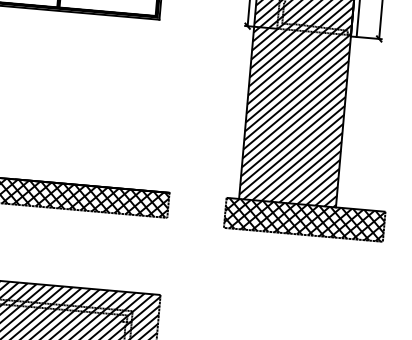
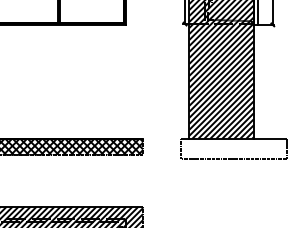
hatch: (303, 219) -> (233, 148), removed

